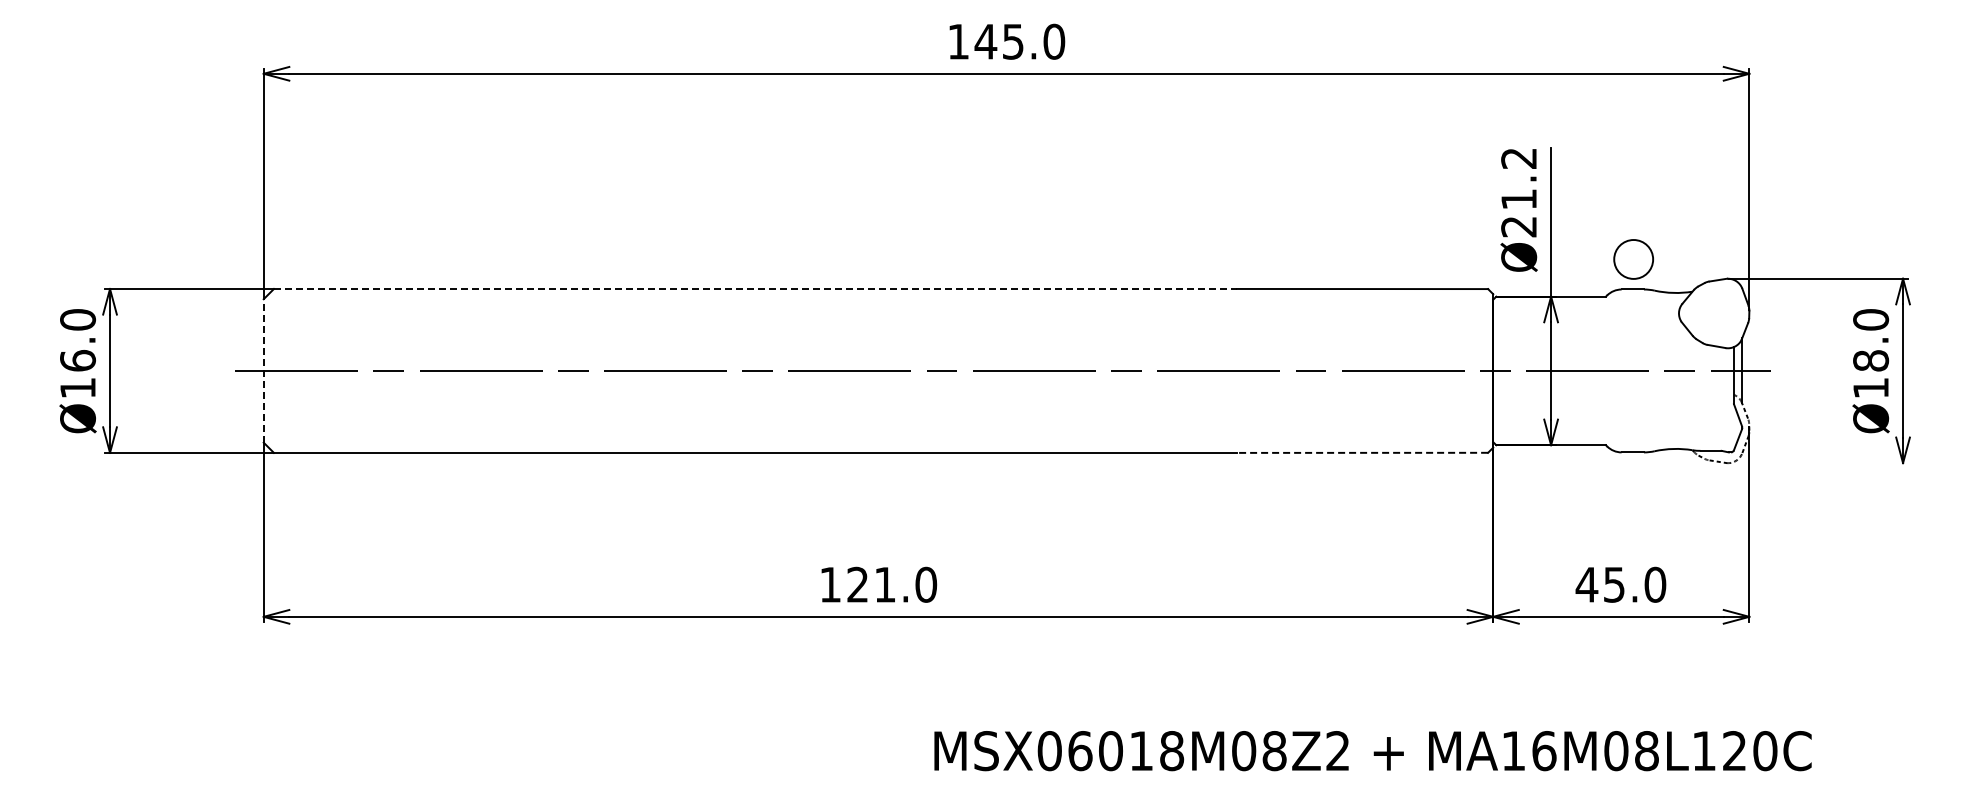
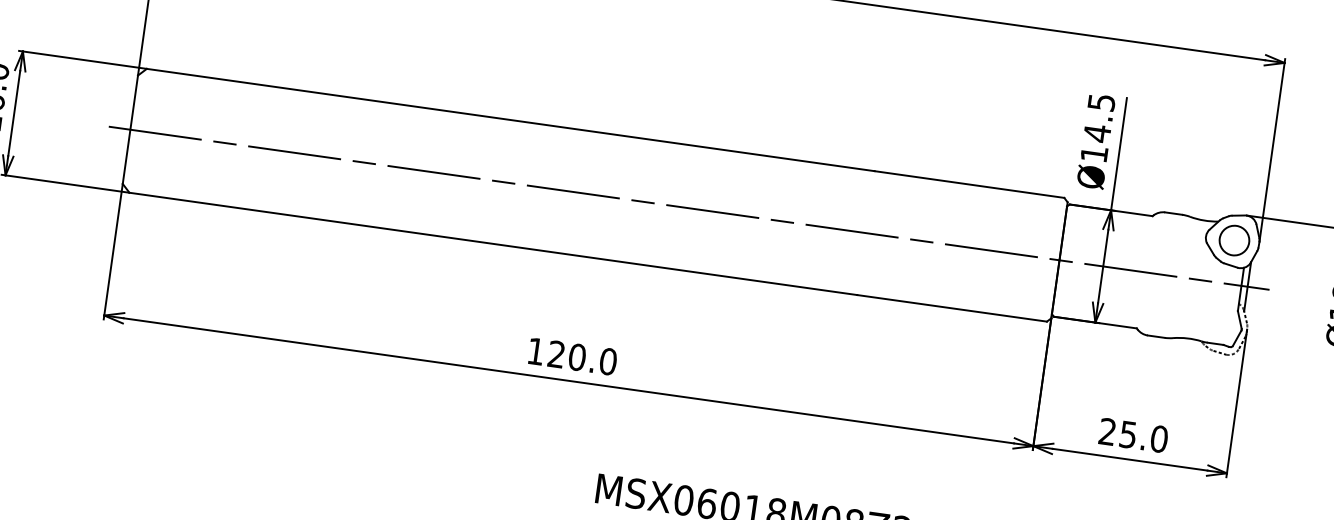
text: (1519, 192) -> (1098, 128), Ø21.2 -> Ø14.5
circle: (1633, 259) -> (1234, 240), moved
line: (755, 288) -> (510, 119), dashed -> solid
line: (263, 370) -> (130, 129), dashed -> solid
line: (1362, 452) -> (952, 308), dashed -> solid
text: (885, 584) -> (577, 357), 121.0 -> 120.0
text: (1586, 584) -> (1107, 431), 45.0 -> 25.0

